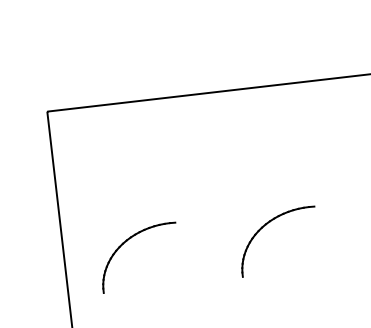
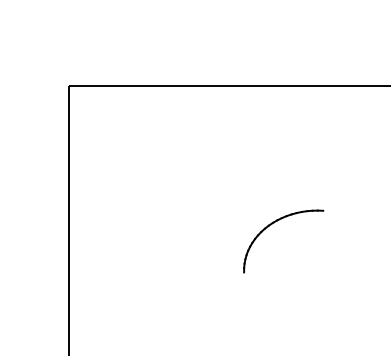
part: (128, 240) -> (134, 223), removed

